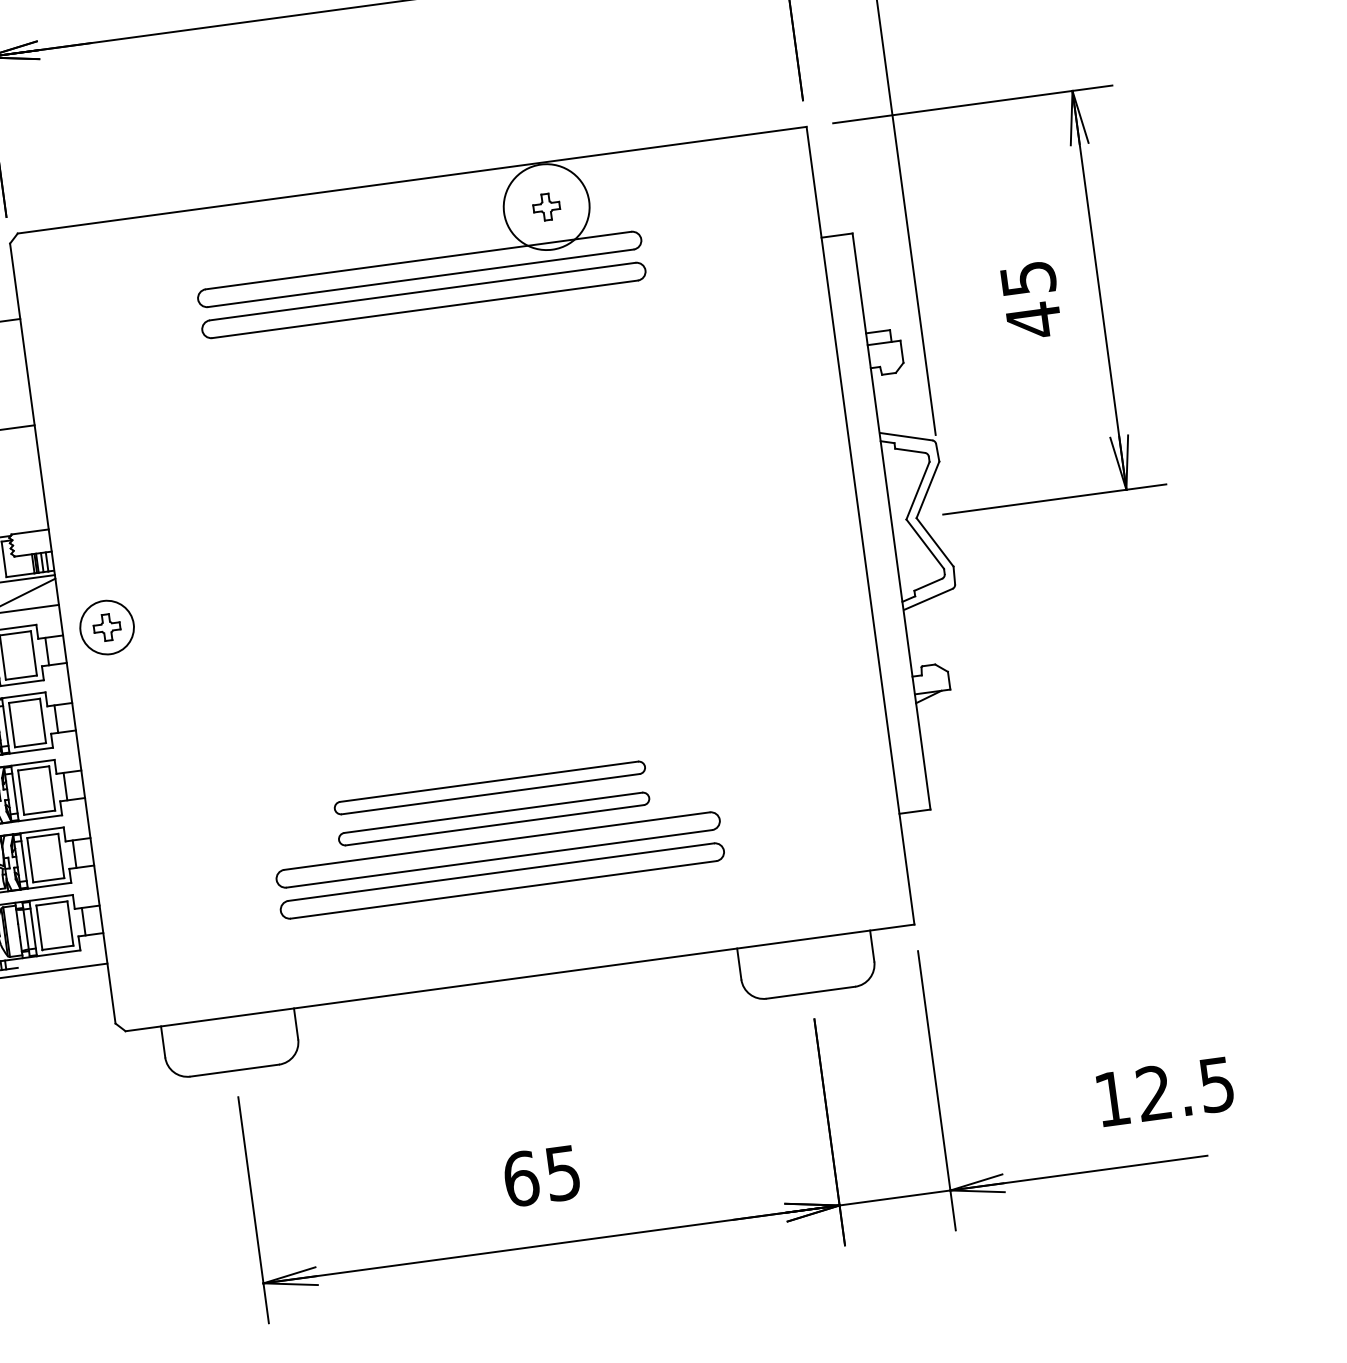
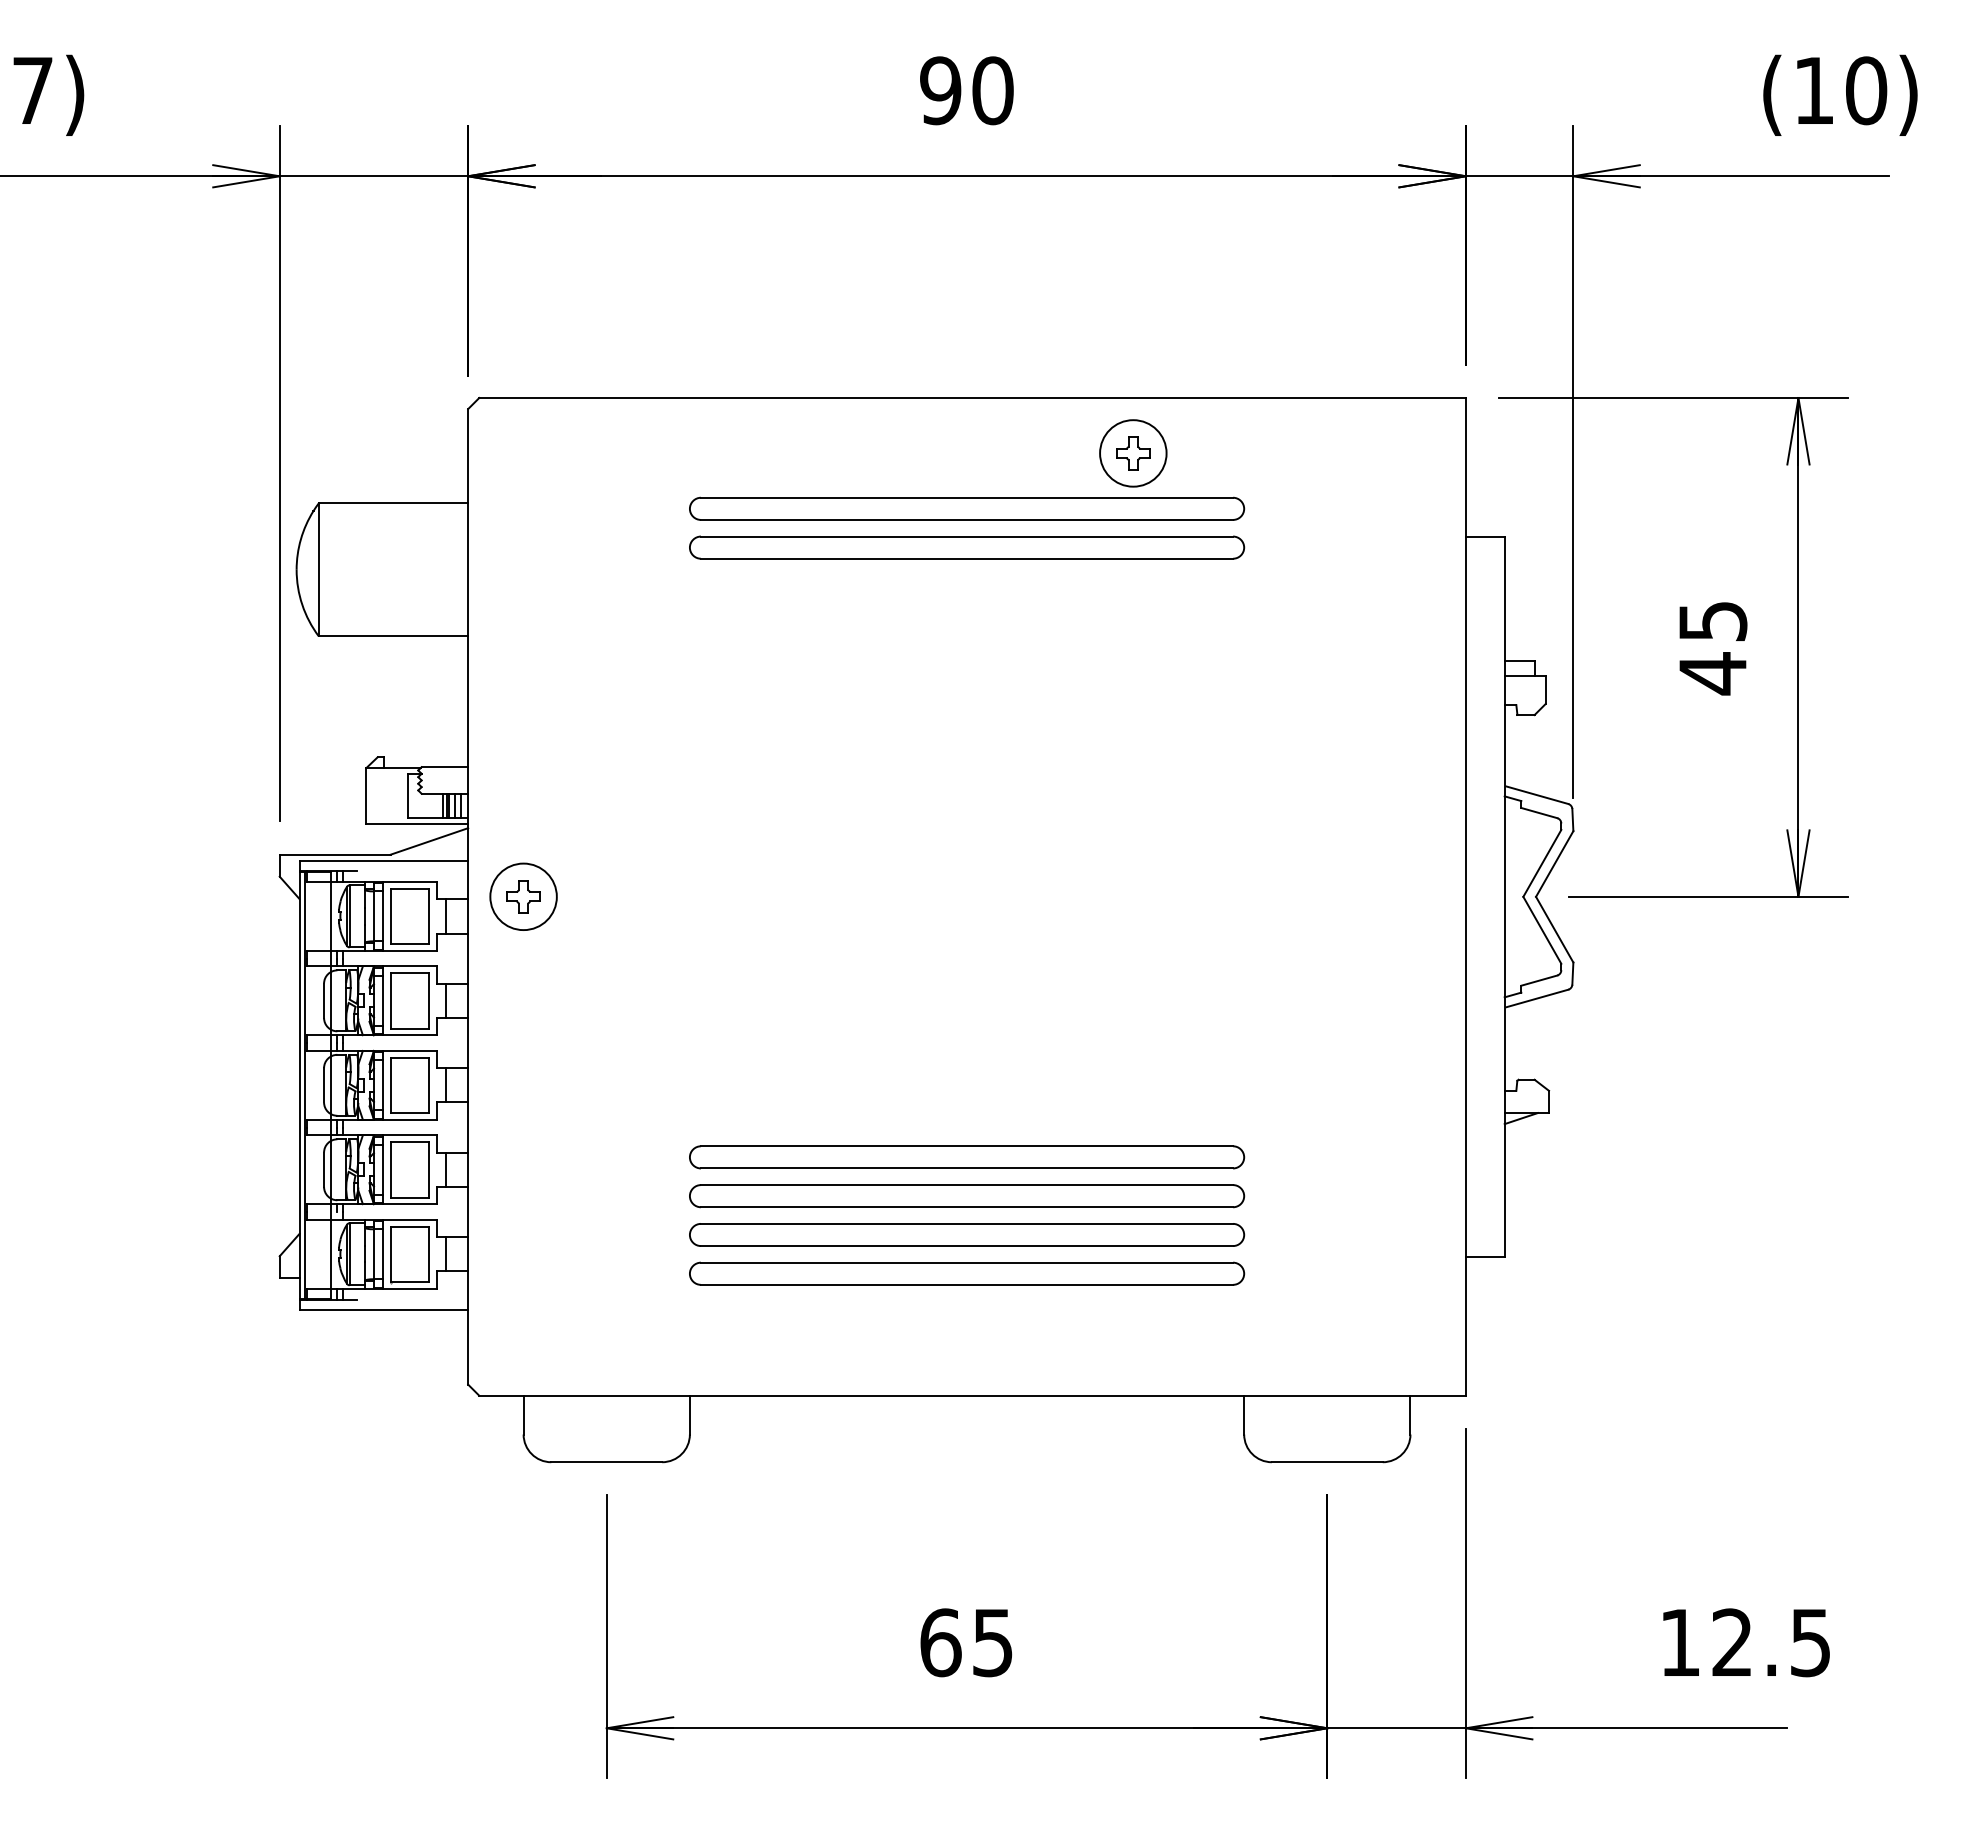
circle: (546, 207) -> (1133, 453), size x0.62
part: (490, 788) -> (967, 1157), size x1.43
part: (494, 819) -> (967, 1196), size x1.43

